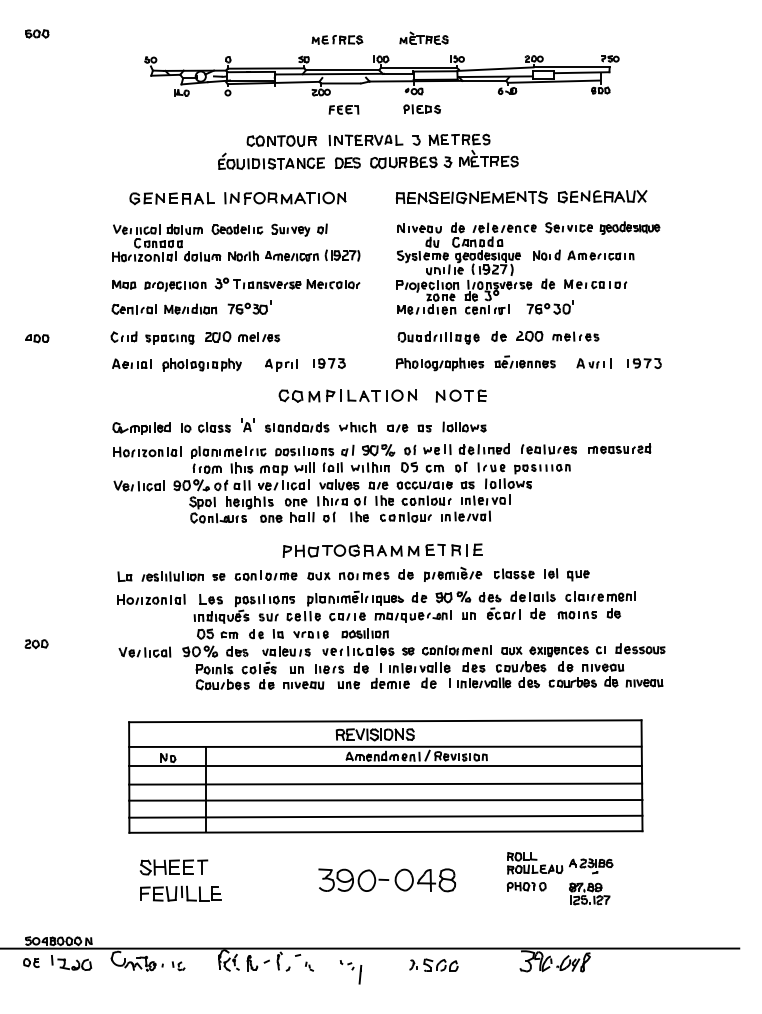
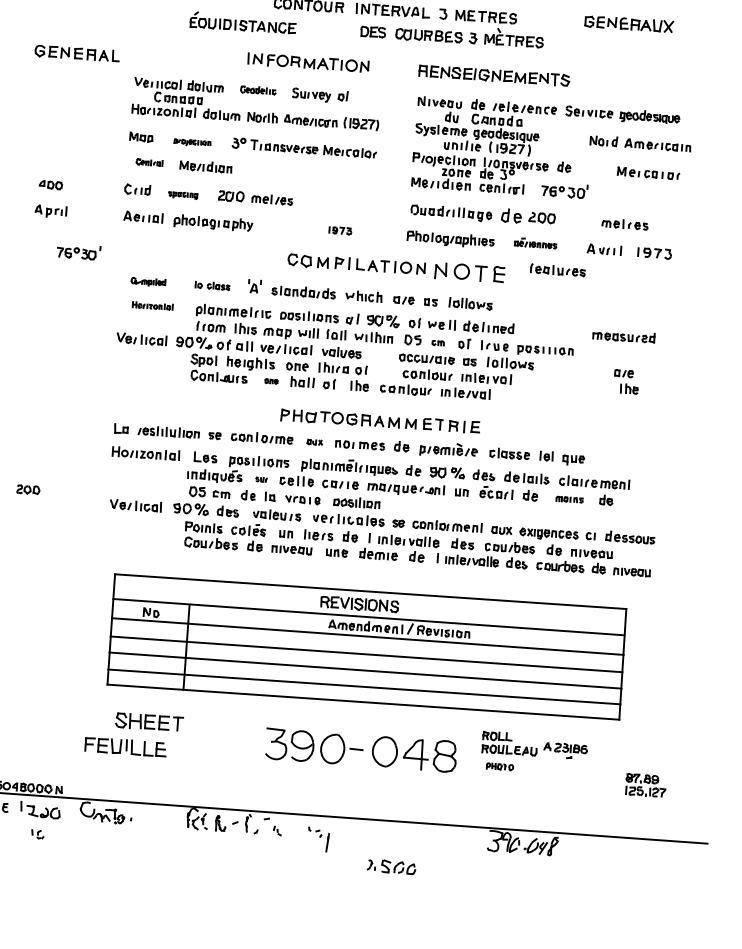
part: (271, 160) -> (243, 22), moved
part: (602, 196) -> (629, 23), moved
part: (171, 198) -> (76, 53), moved
part: (237, 229) -> (258, 90), size x0.7
part: (583, 254) -> (640, 143), moved
part: (595, 284) -> (648, 173), moved
part: (175, 286) -> (192, 143), size x0.6
part: (249, 307) -> (78, 252), moved
part: (133, 308) -> (149, 161), size x0.6
part: (498, 336) -> (511, 215), size x1.4
part: (575, 336) -> (624, 224), moved
part: (169, 339) -> (182, 195), size x0.6
part: (524, 361) -> (535, 242), size x0.7
part: (329, 363) -> (340, 230), size x0.7
part: (281, 364) -> (51, 211), moved
part: (460, 395) -> (468, 272), size x1.4
part: (205, 427) -> (212, 285), size x0.7
part: (141, 428) -> (148, 282), size x0.6
part: (548, 449) -> (557, 270), moved
part: (147, 451) -> (152, 305), size x0.6
part: (434, 468) -> (437, 343), size x0.7
part: (380, 493) -> (625, 381), moved
part: (271, 518) -> (271, 381), size x0.6
part: (318, 576) -> (314, 442), size x0.7
part: (576, 615) -> (568, 499), size x0.7
part: (268, 617) -> (261, 479), size x0.6
part: (387, 880) -> (361, 750), size x1.4
part: (526, 886) -> (499, 766), size x0.7
part: (180, 893) -> (125, 746), moved
part: (589, 893) -> (645, 785), moved
part: (433, 964) -> (391, 866), moved
part: (178, 966) -> (37, 834), moved

